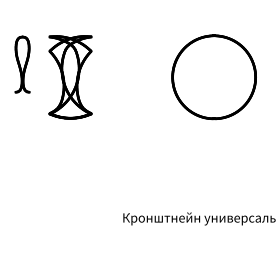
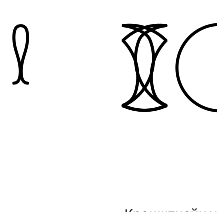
part: (70, 77) -> (144, 67), moved

